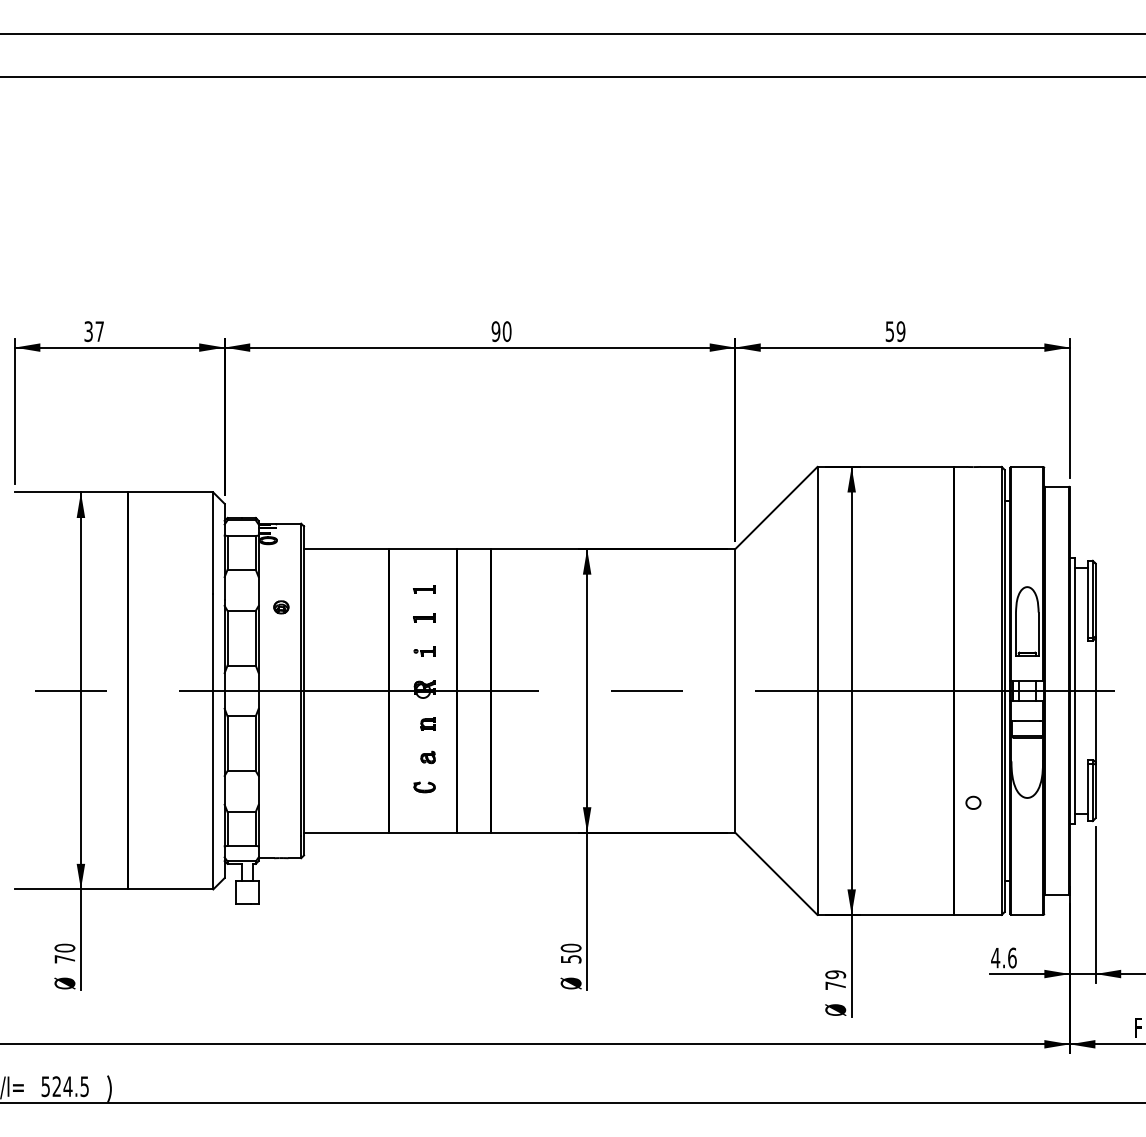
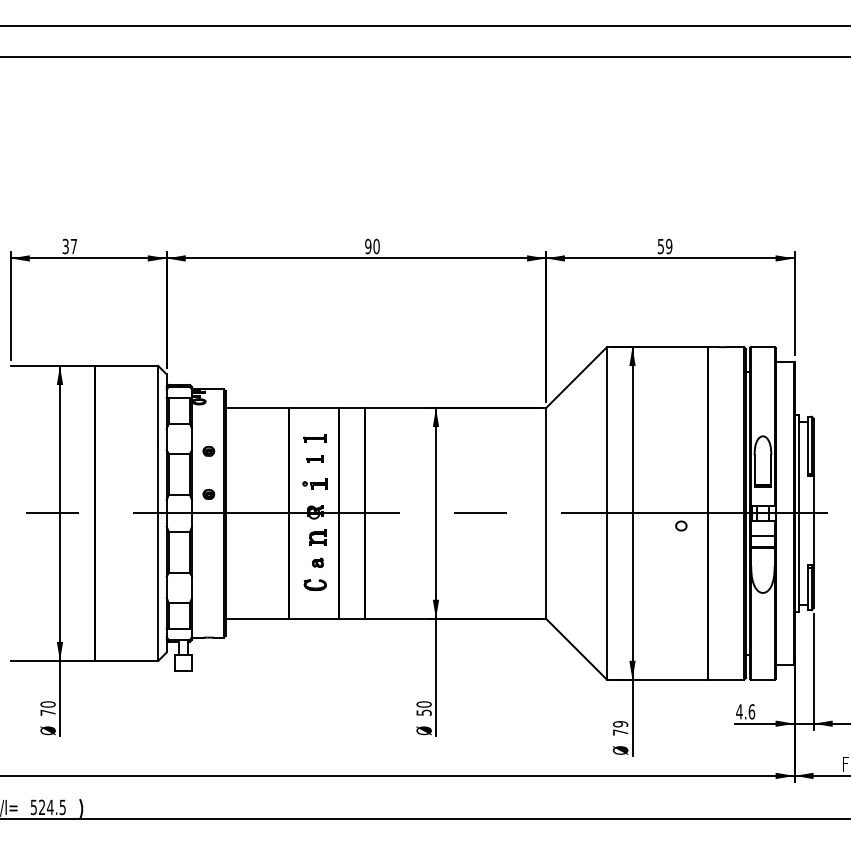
part: (424, 589) -> (315, 438), size x1.4
part: (424, 651) -> (315, 484), size x1.6
part: (281, 665) -> (208, 494), added
part: (427, 723) -> (317, 537), size x1.6
part: (424, 787) -> (315, 585), size x1.4
part: (973, 802) -> (681, 525), moved

